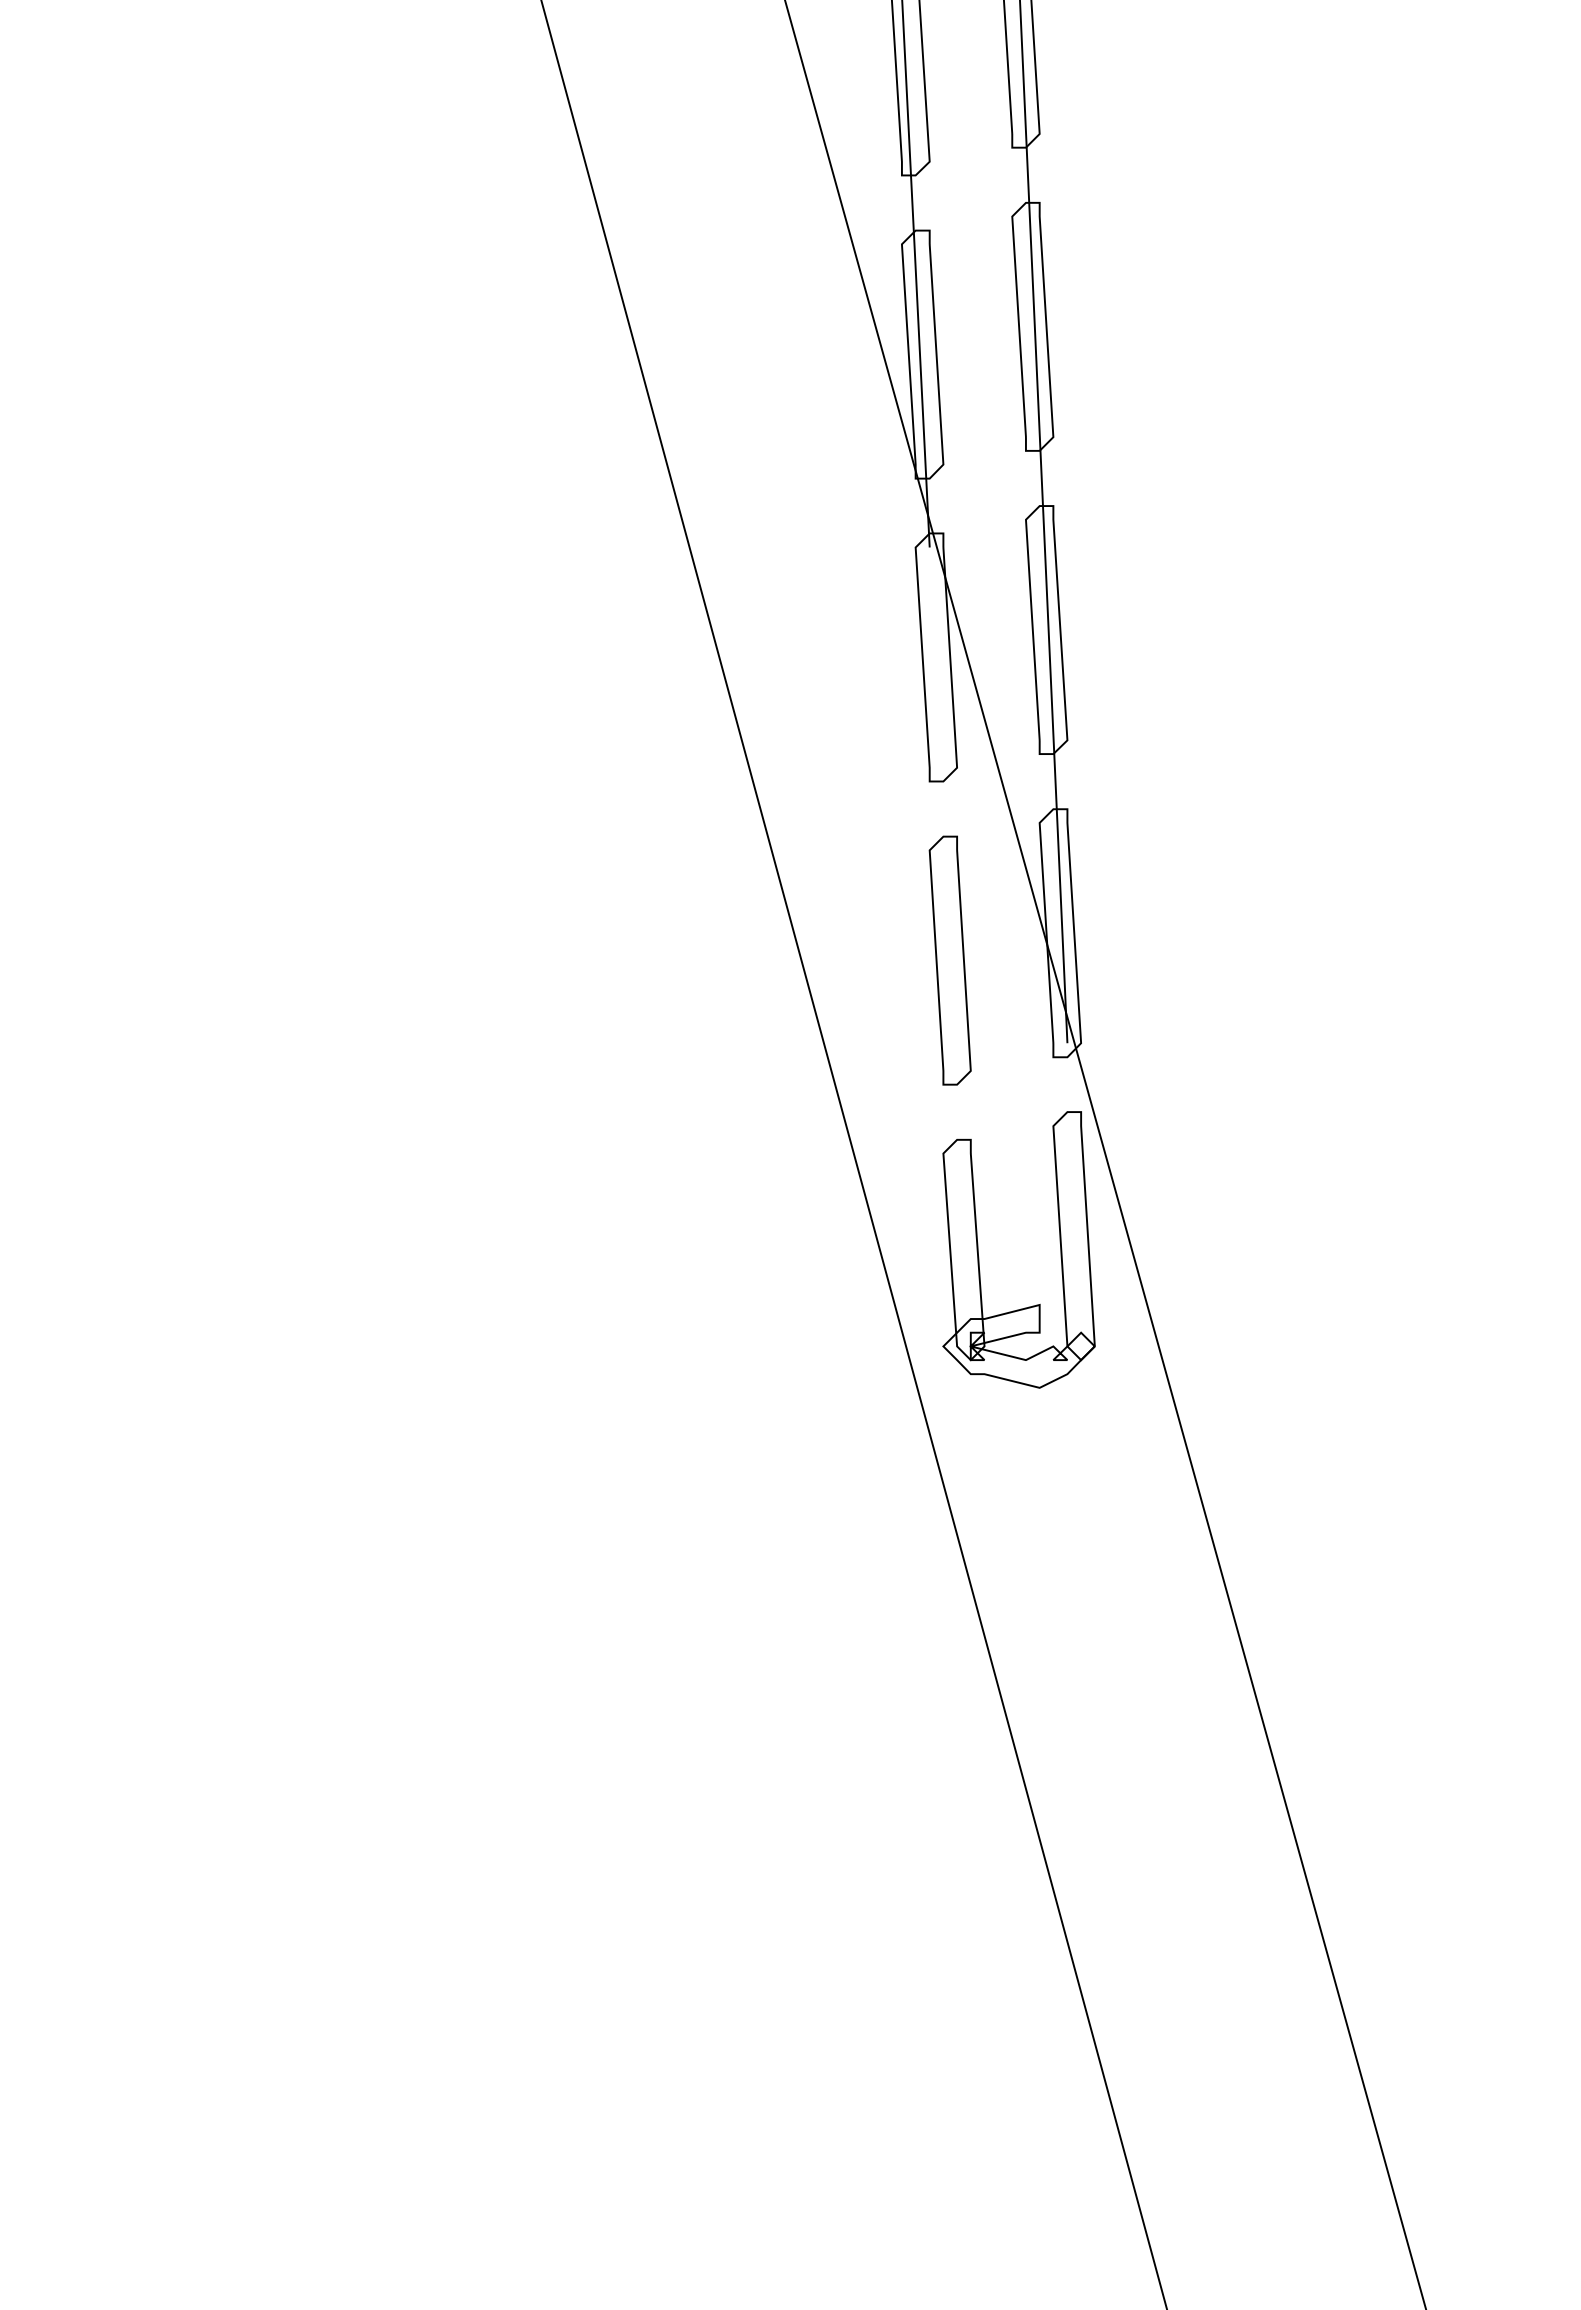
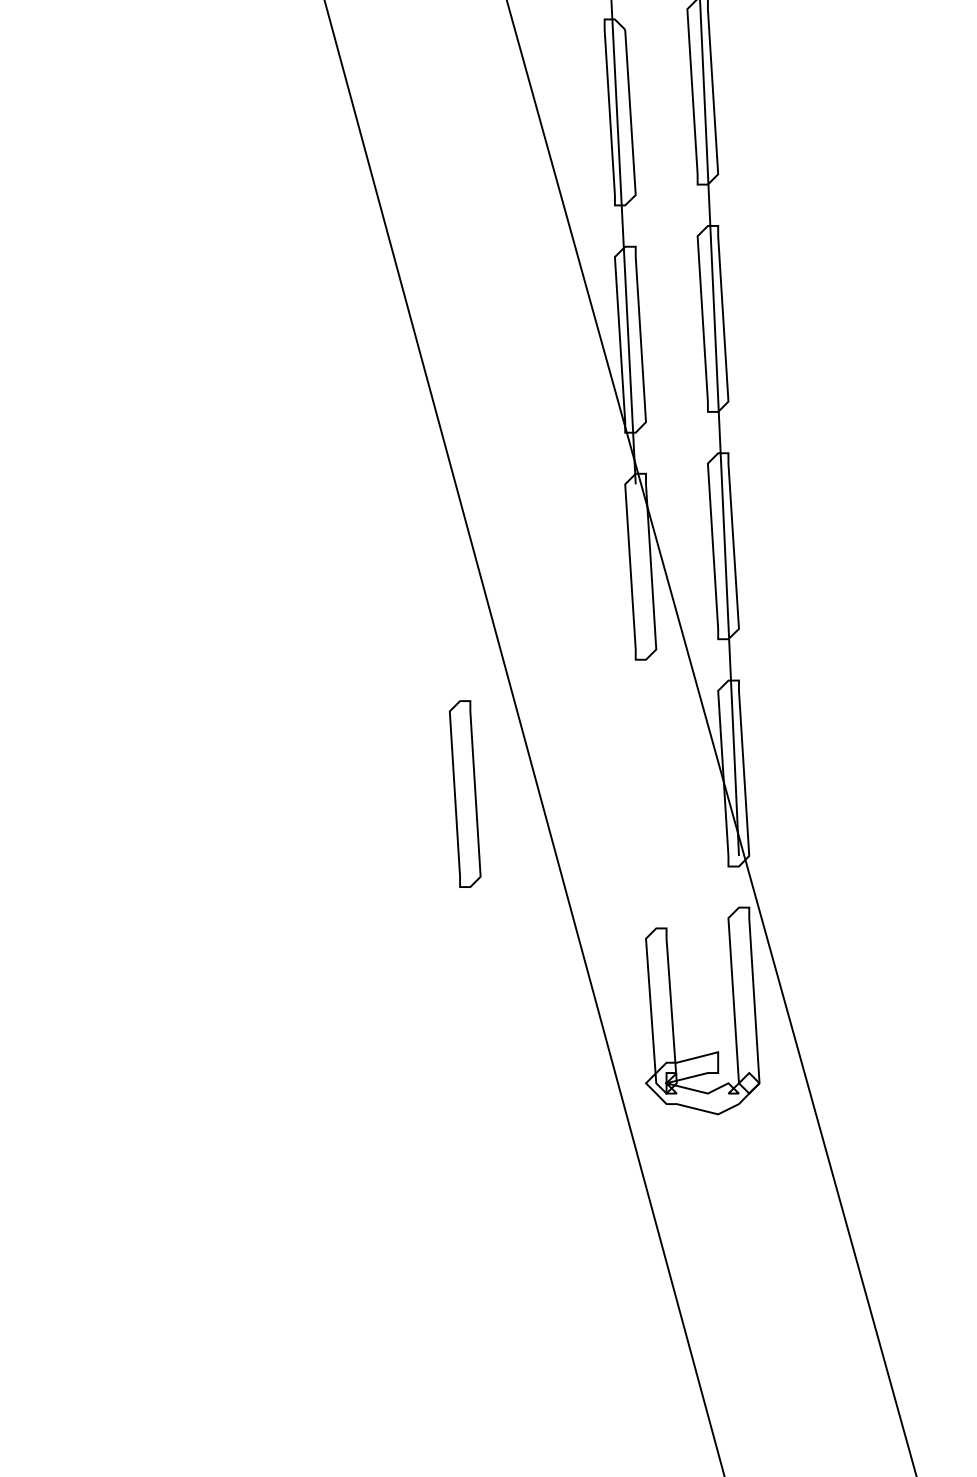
part: (949, 960) -> (464, 793), moved

